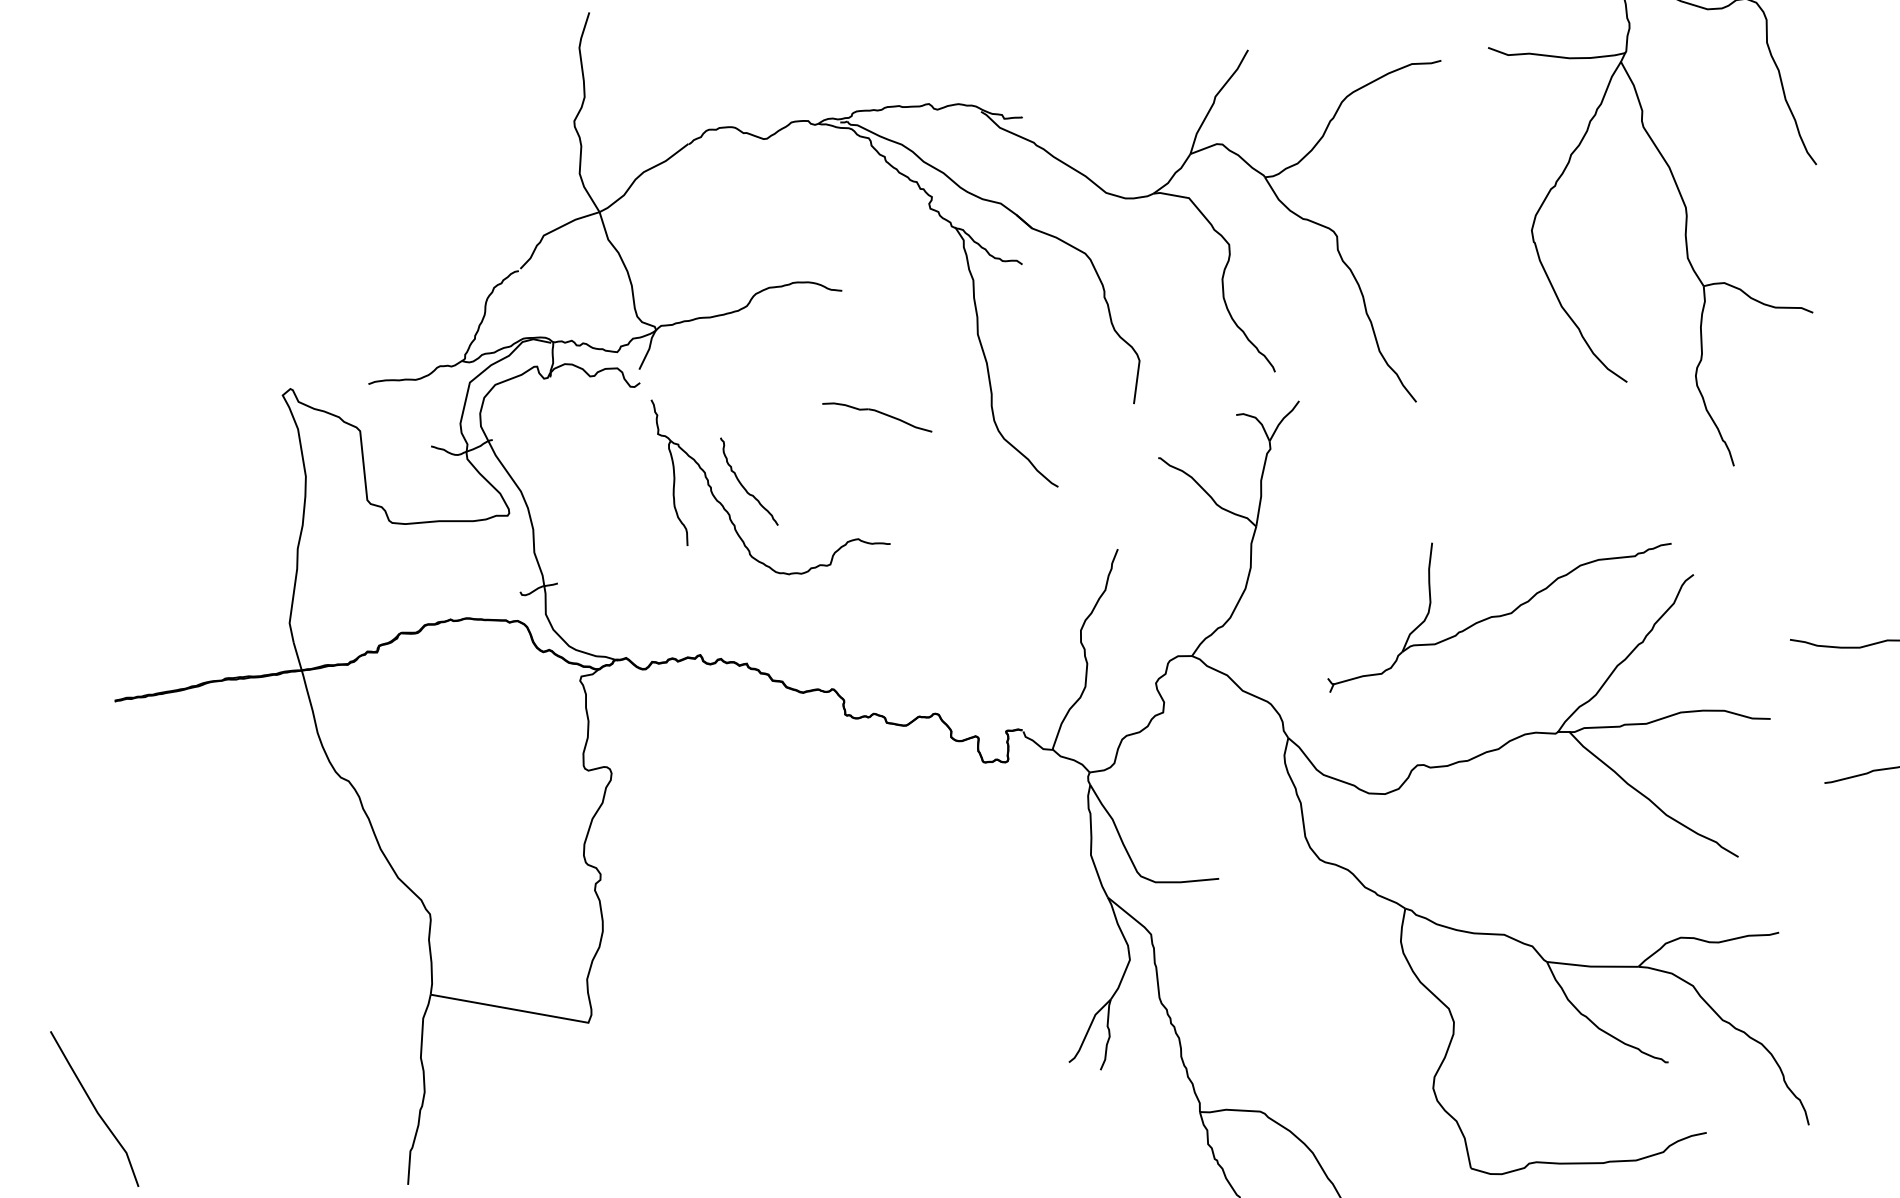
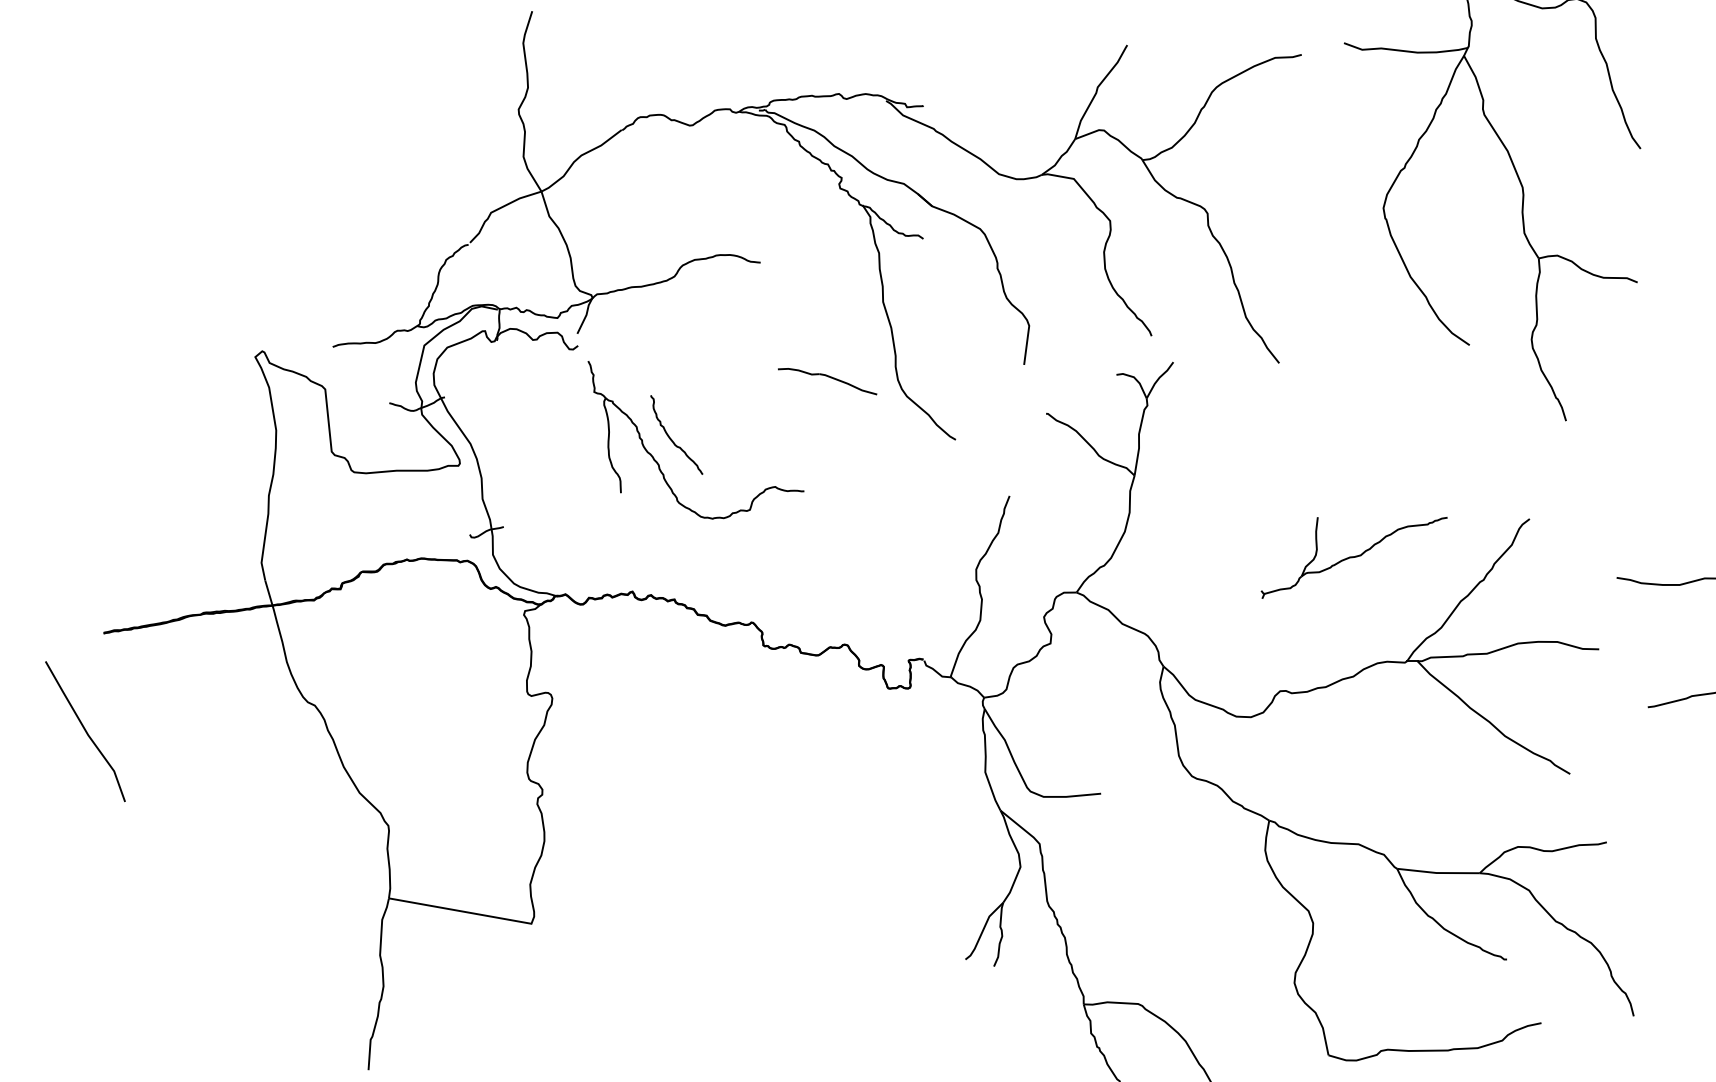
part: (877, 417) -> (827, 381), moved
part: (1499, 617) -> (1354, 557), size x0.6
line: (94, 1108) -> (85, 731), moved

